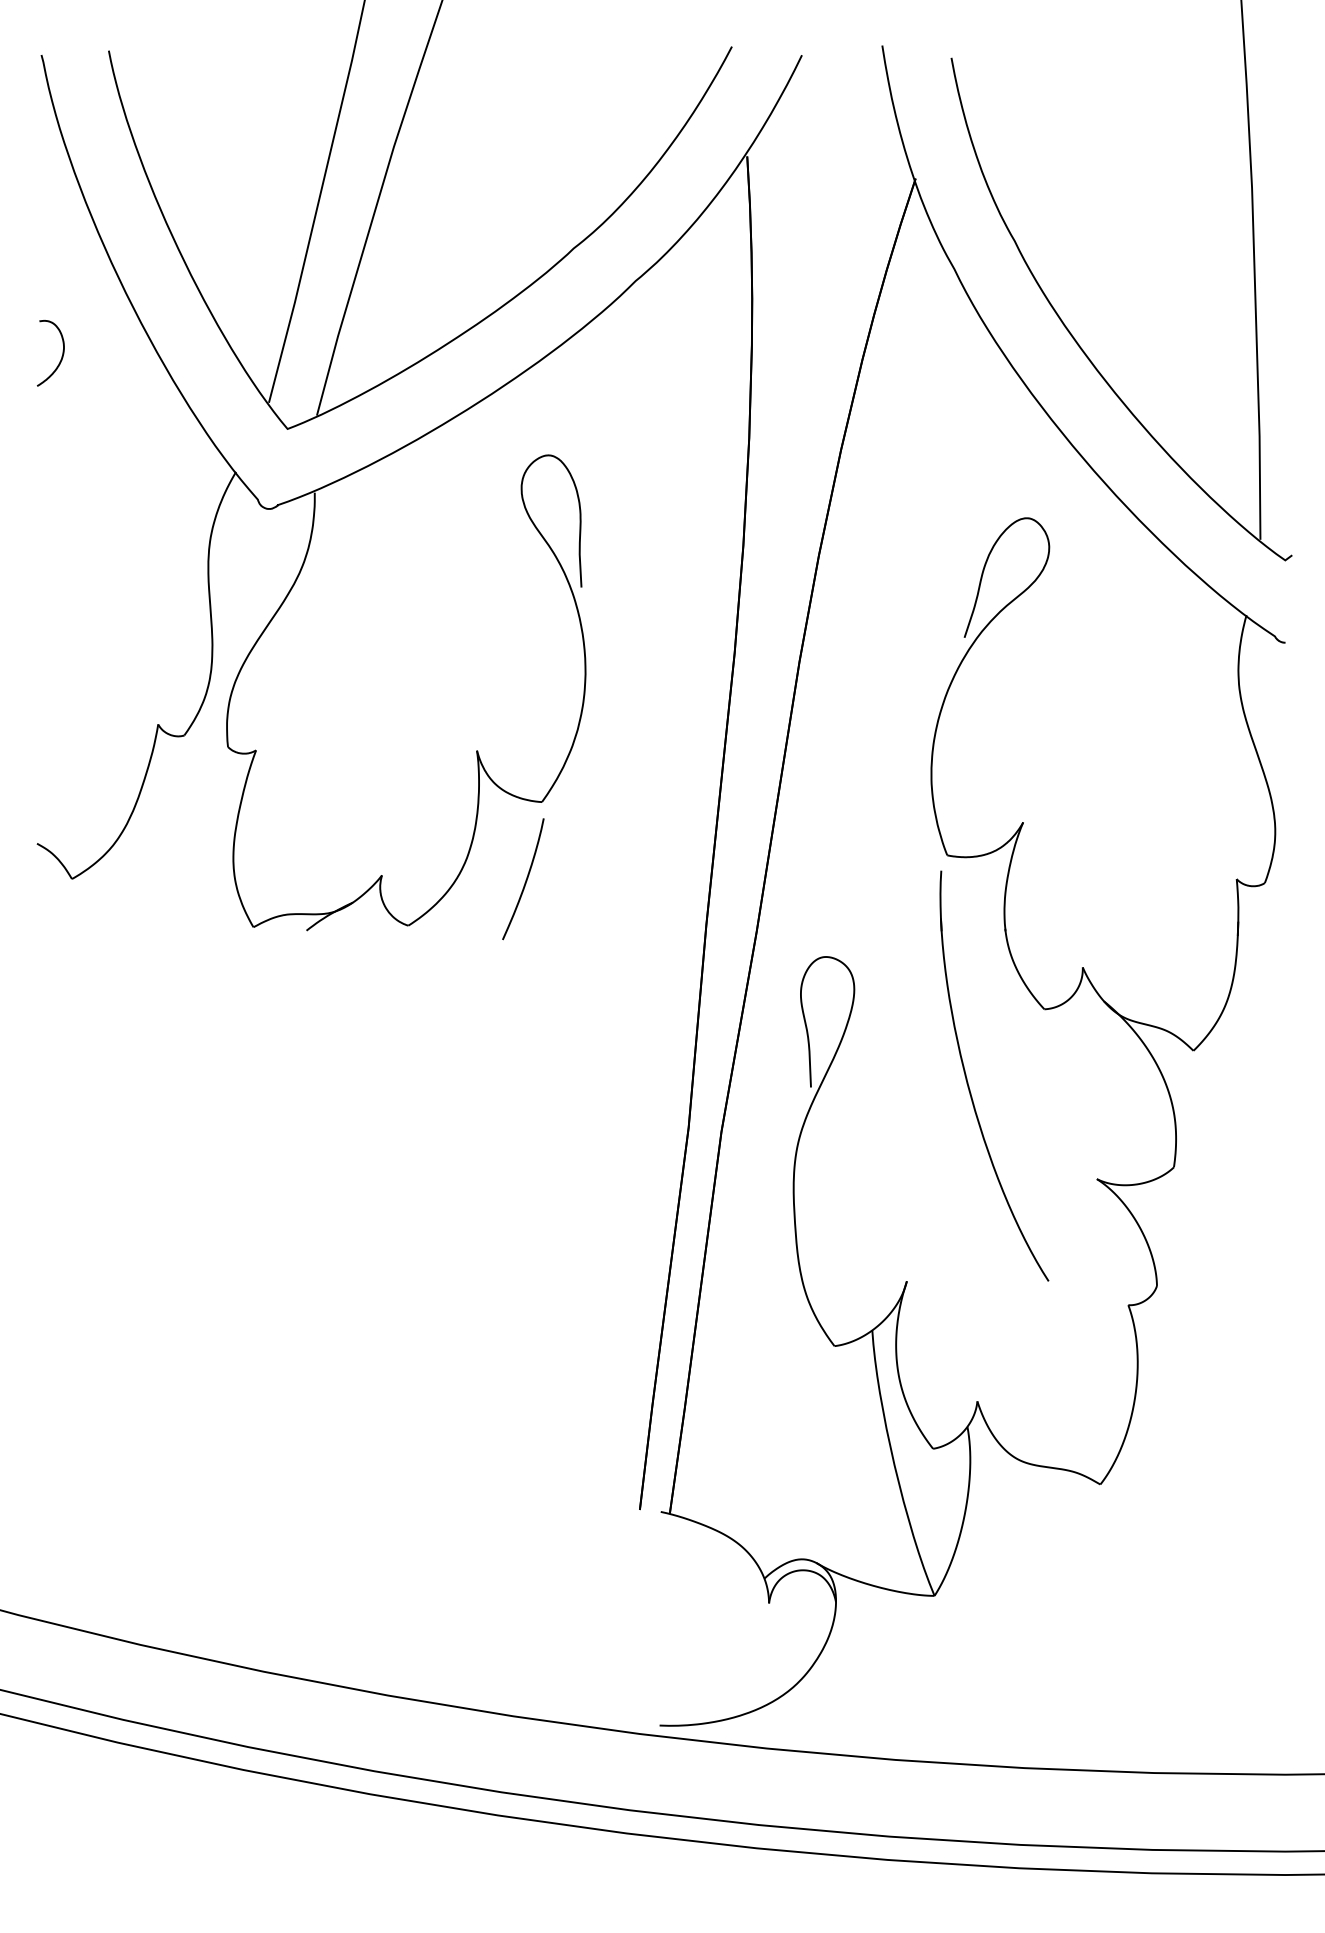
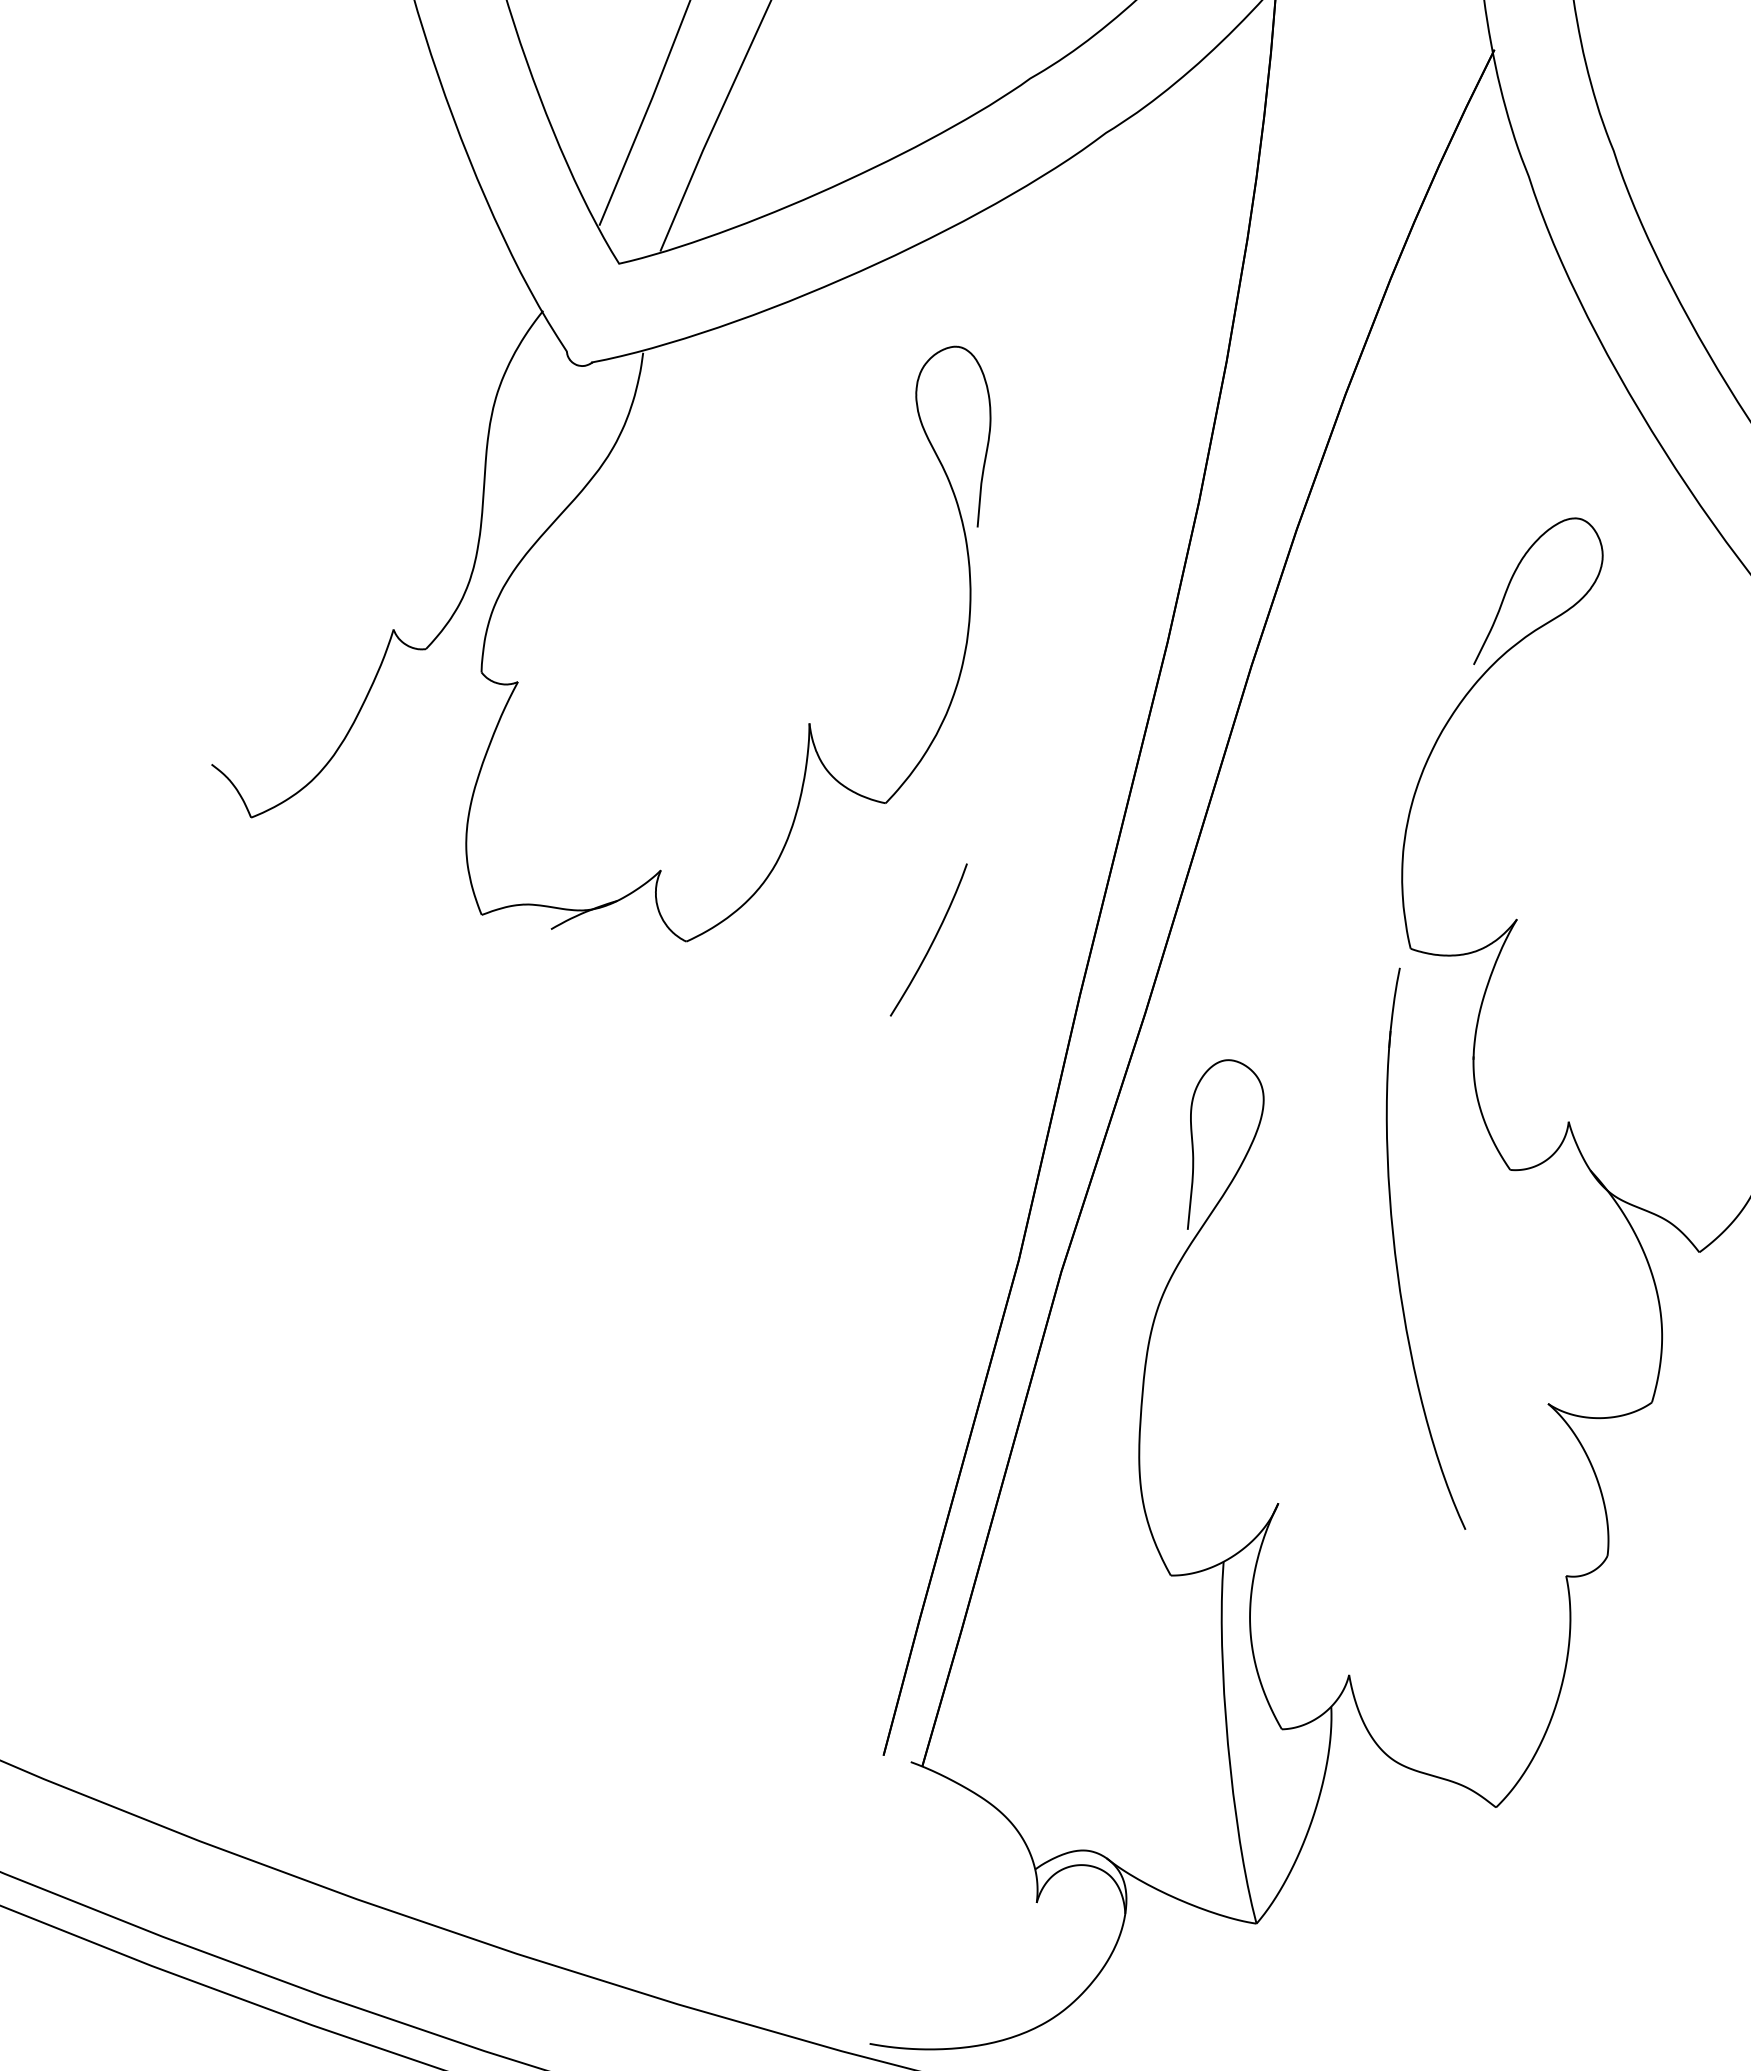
curve: (61, 356) -> (334, 126), removed
curve: (525, 879) -> (931, 940), moved

